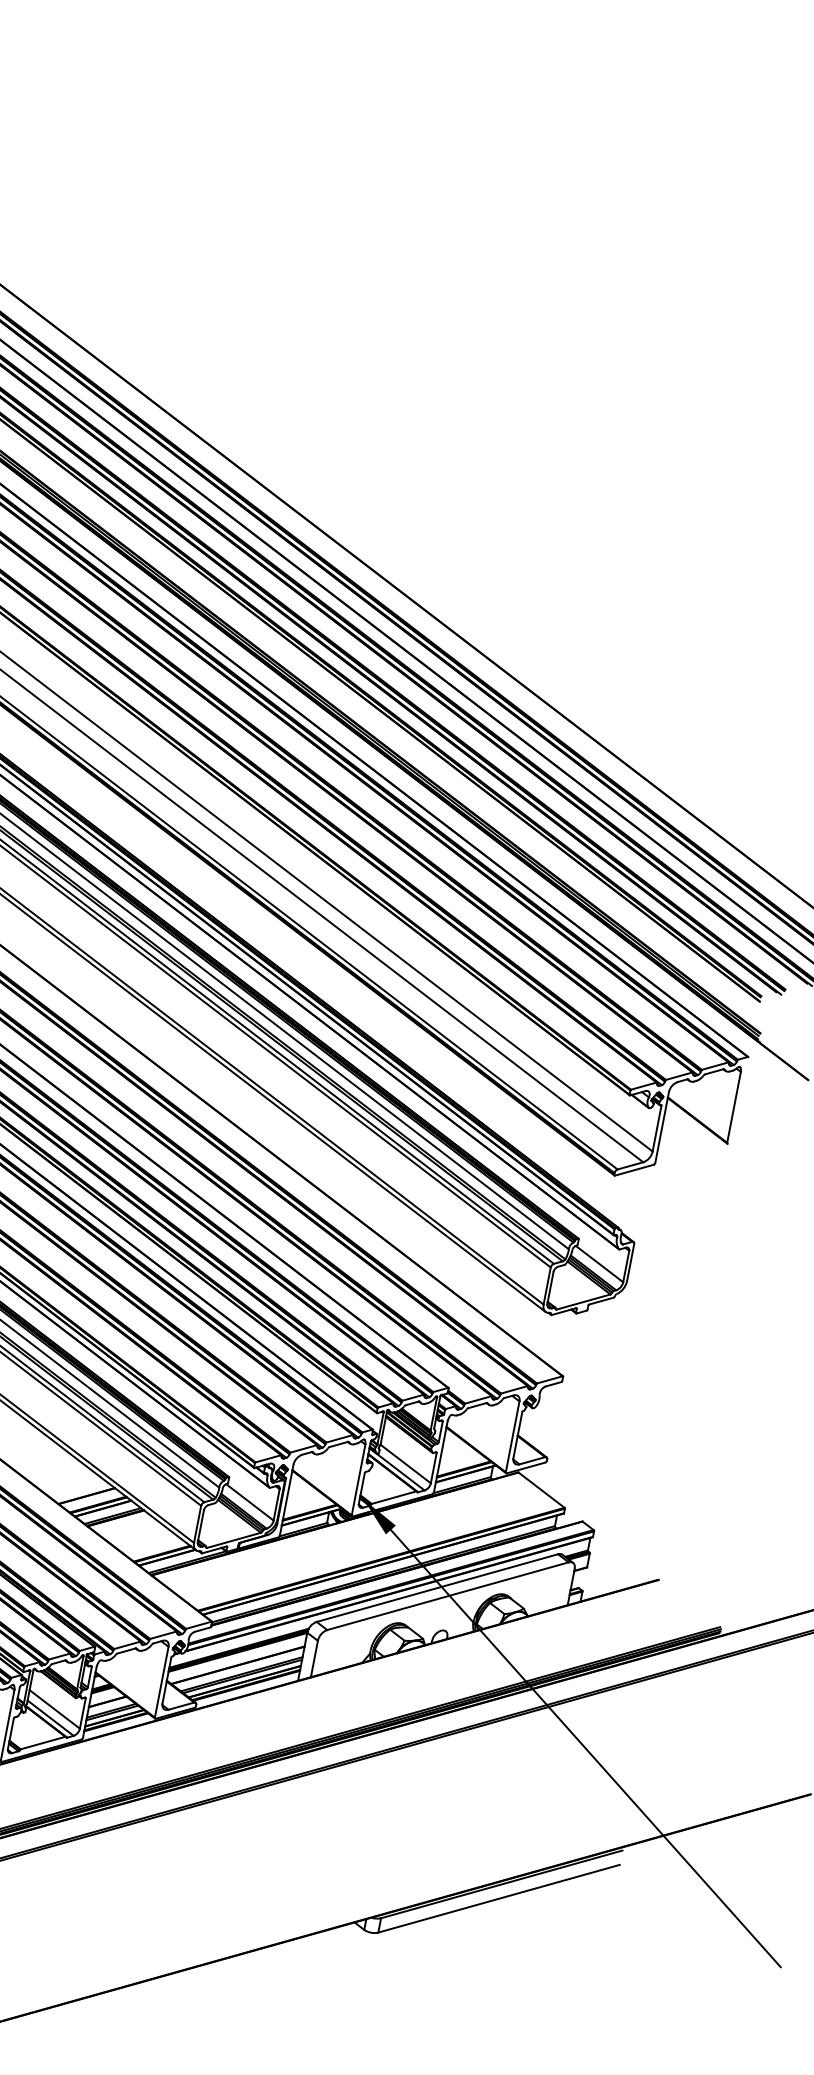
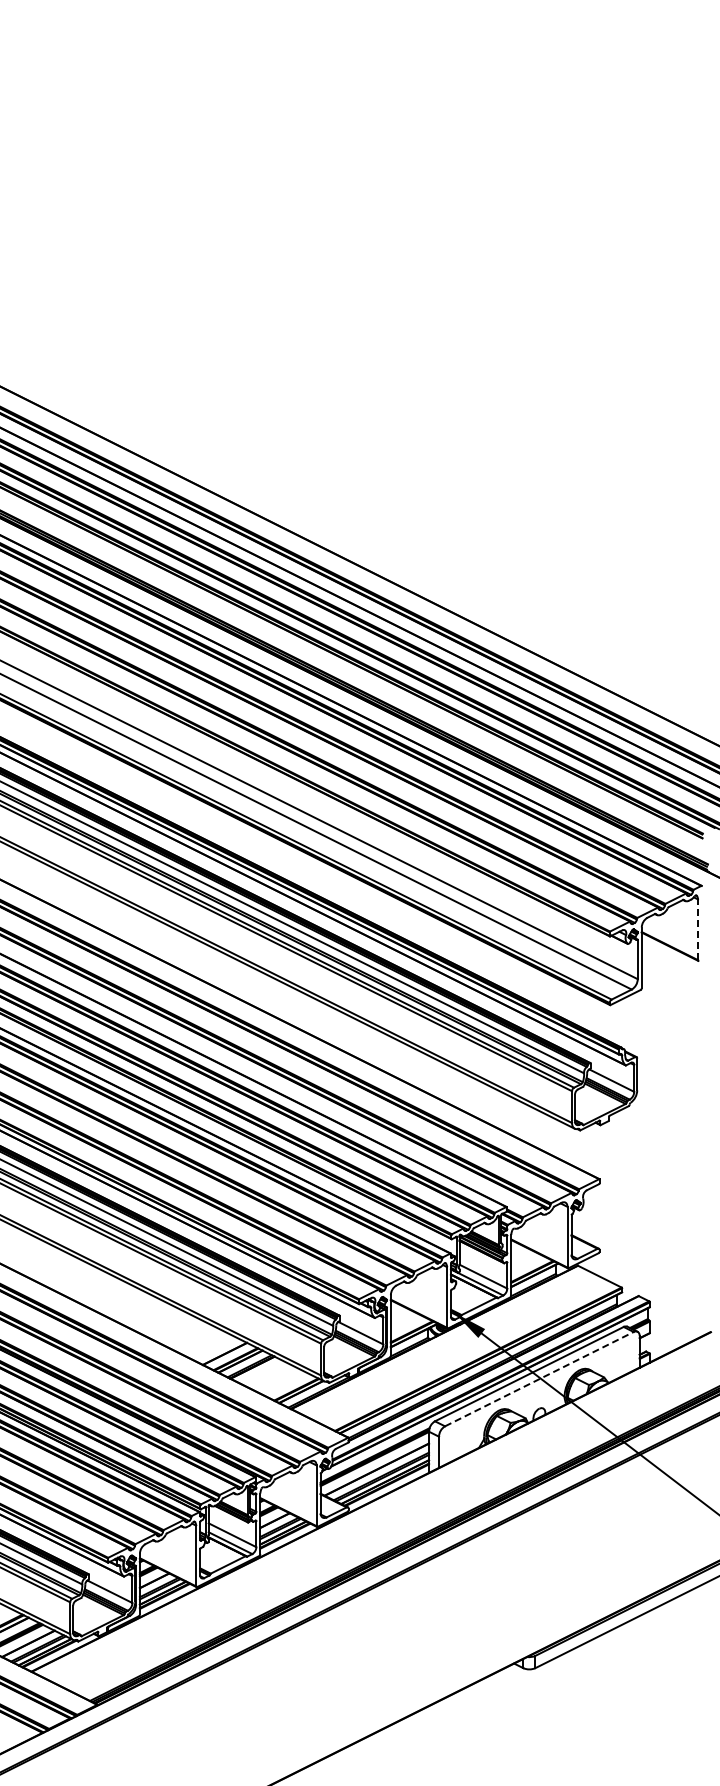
line: (733, 1106) -> (697, 929), solid -> dashed
line: (448, 1595) -> (539, 1378), solid -> dashed

